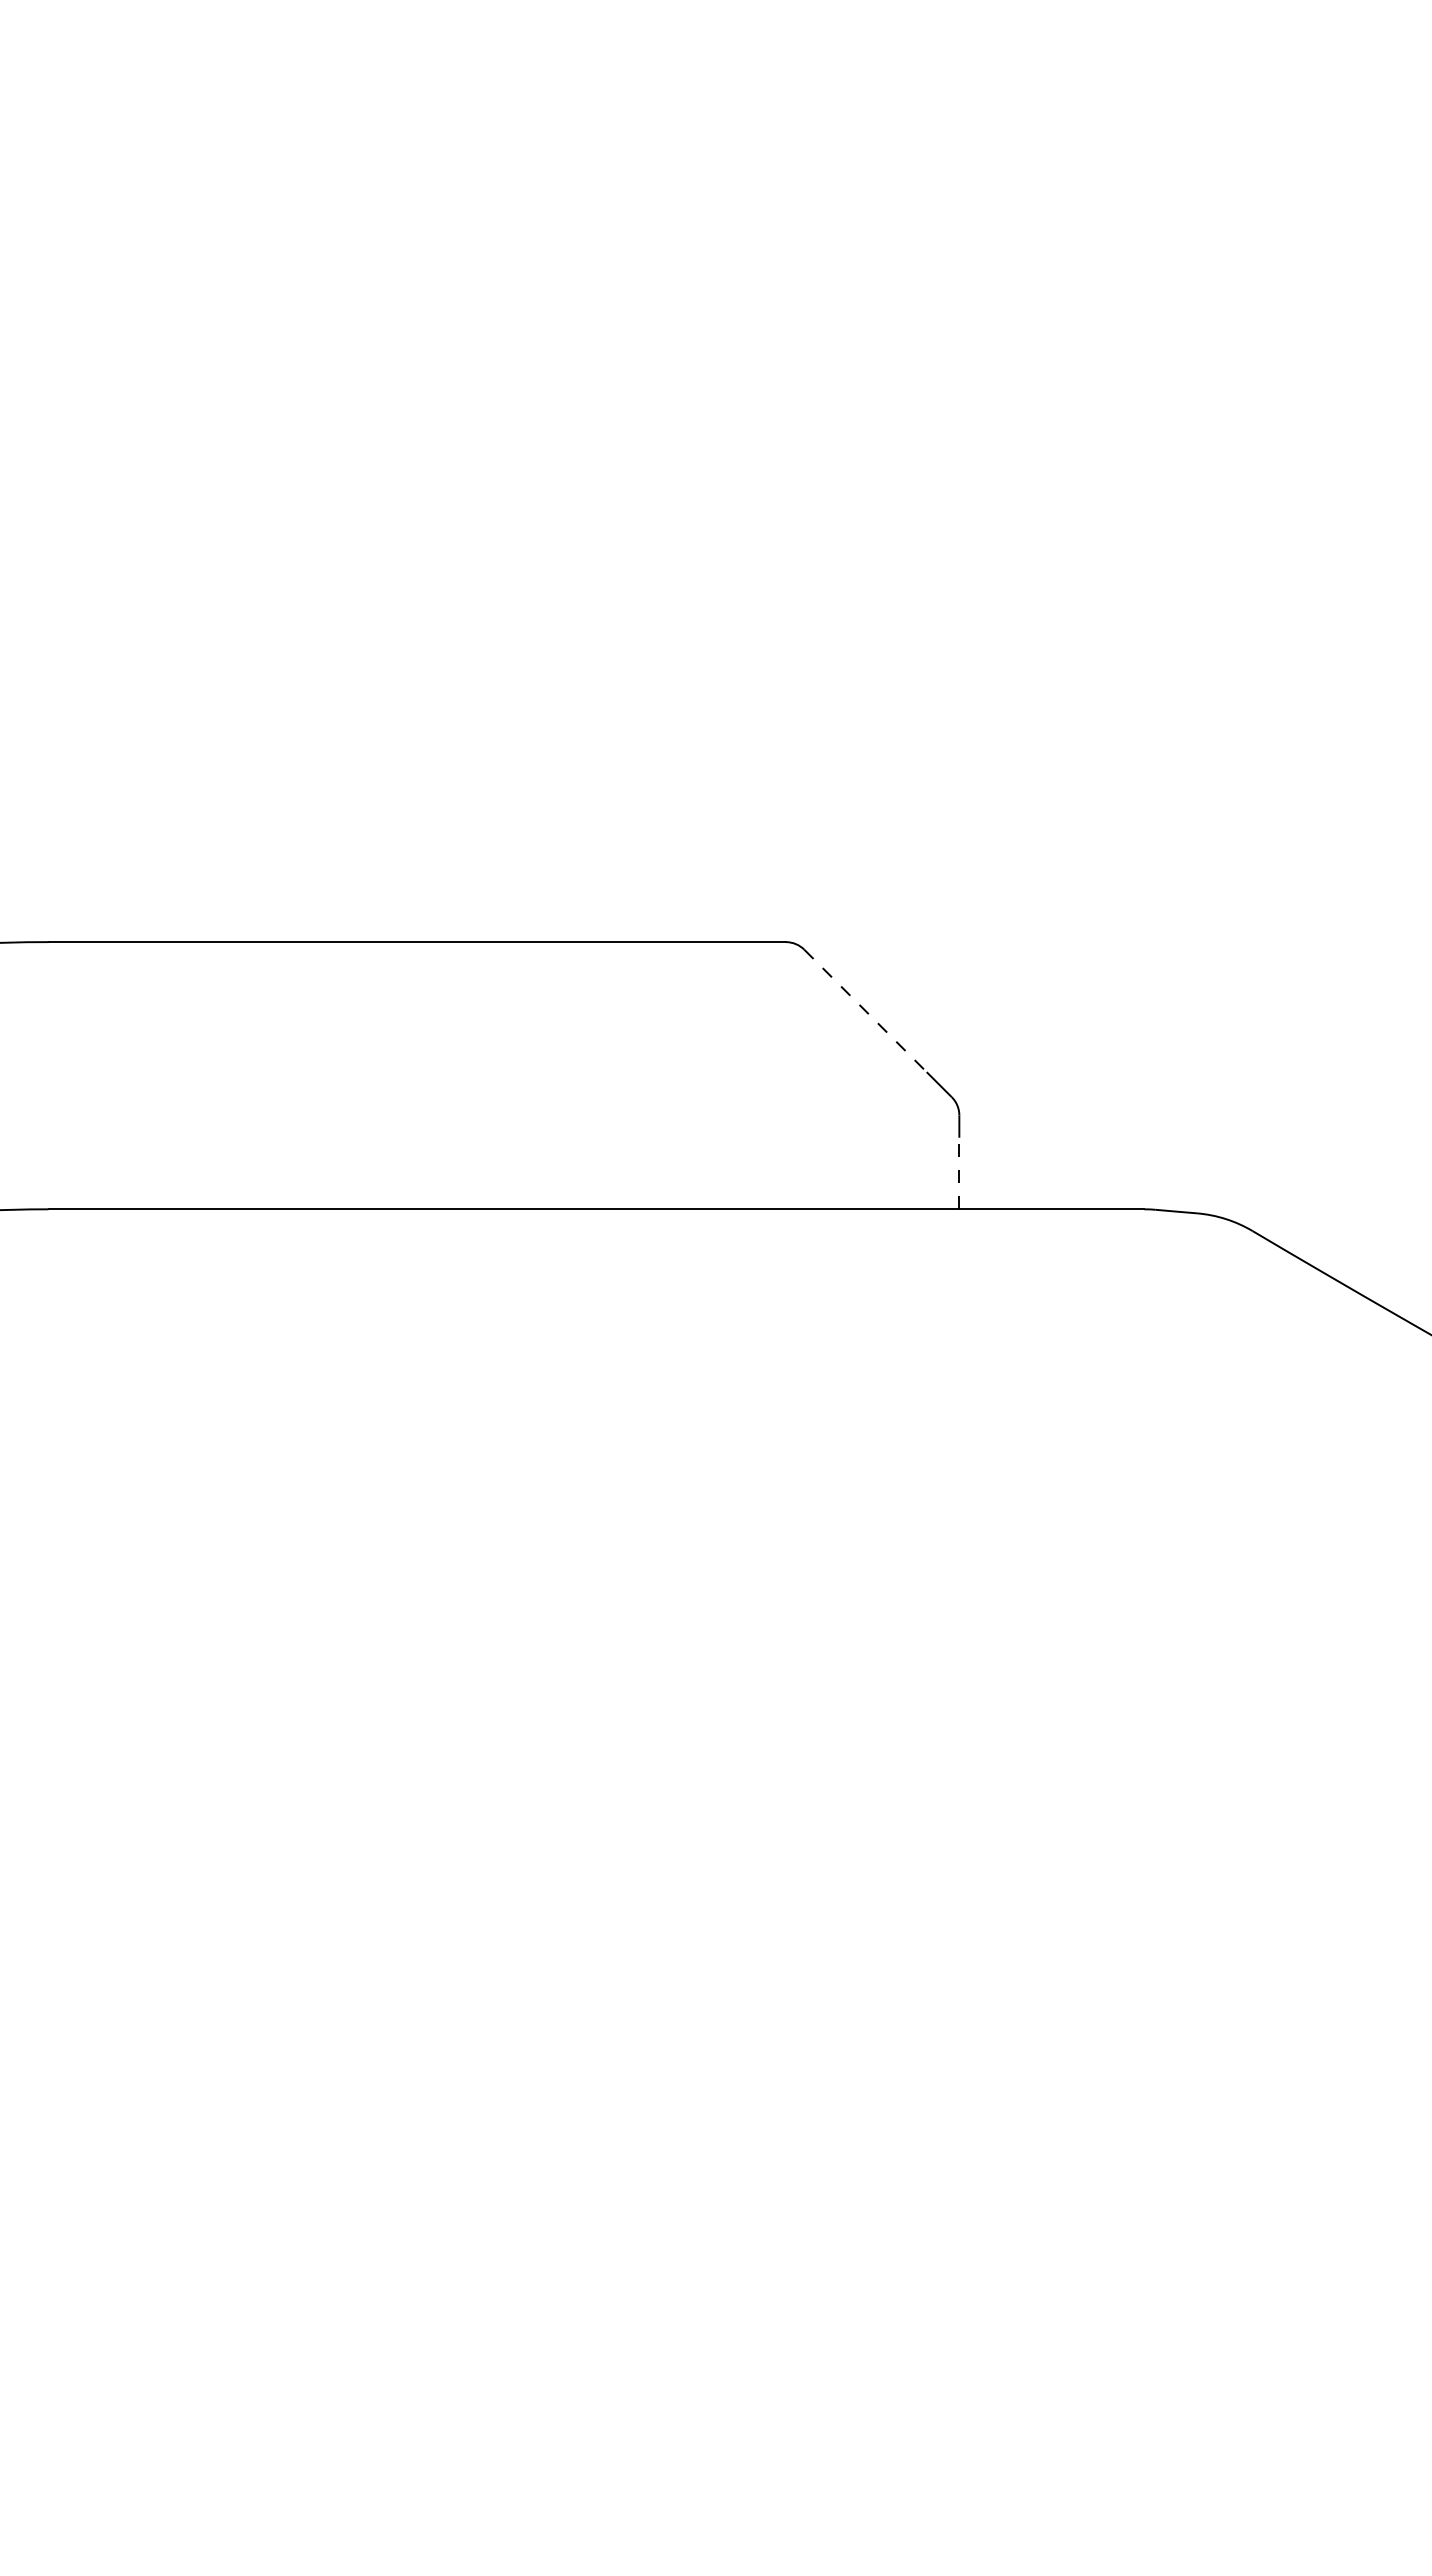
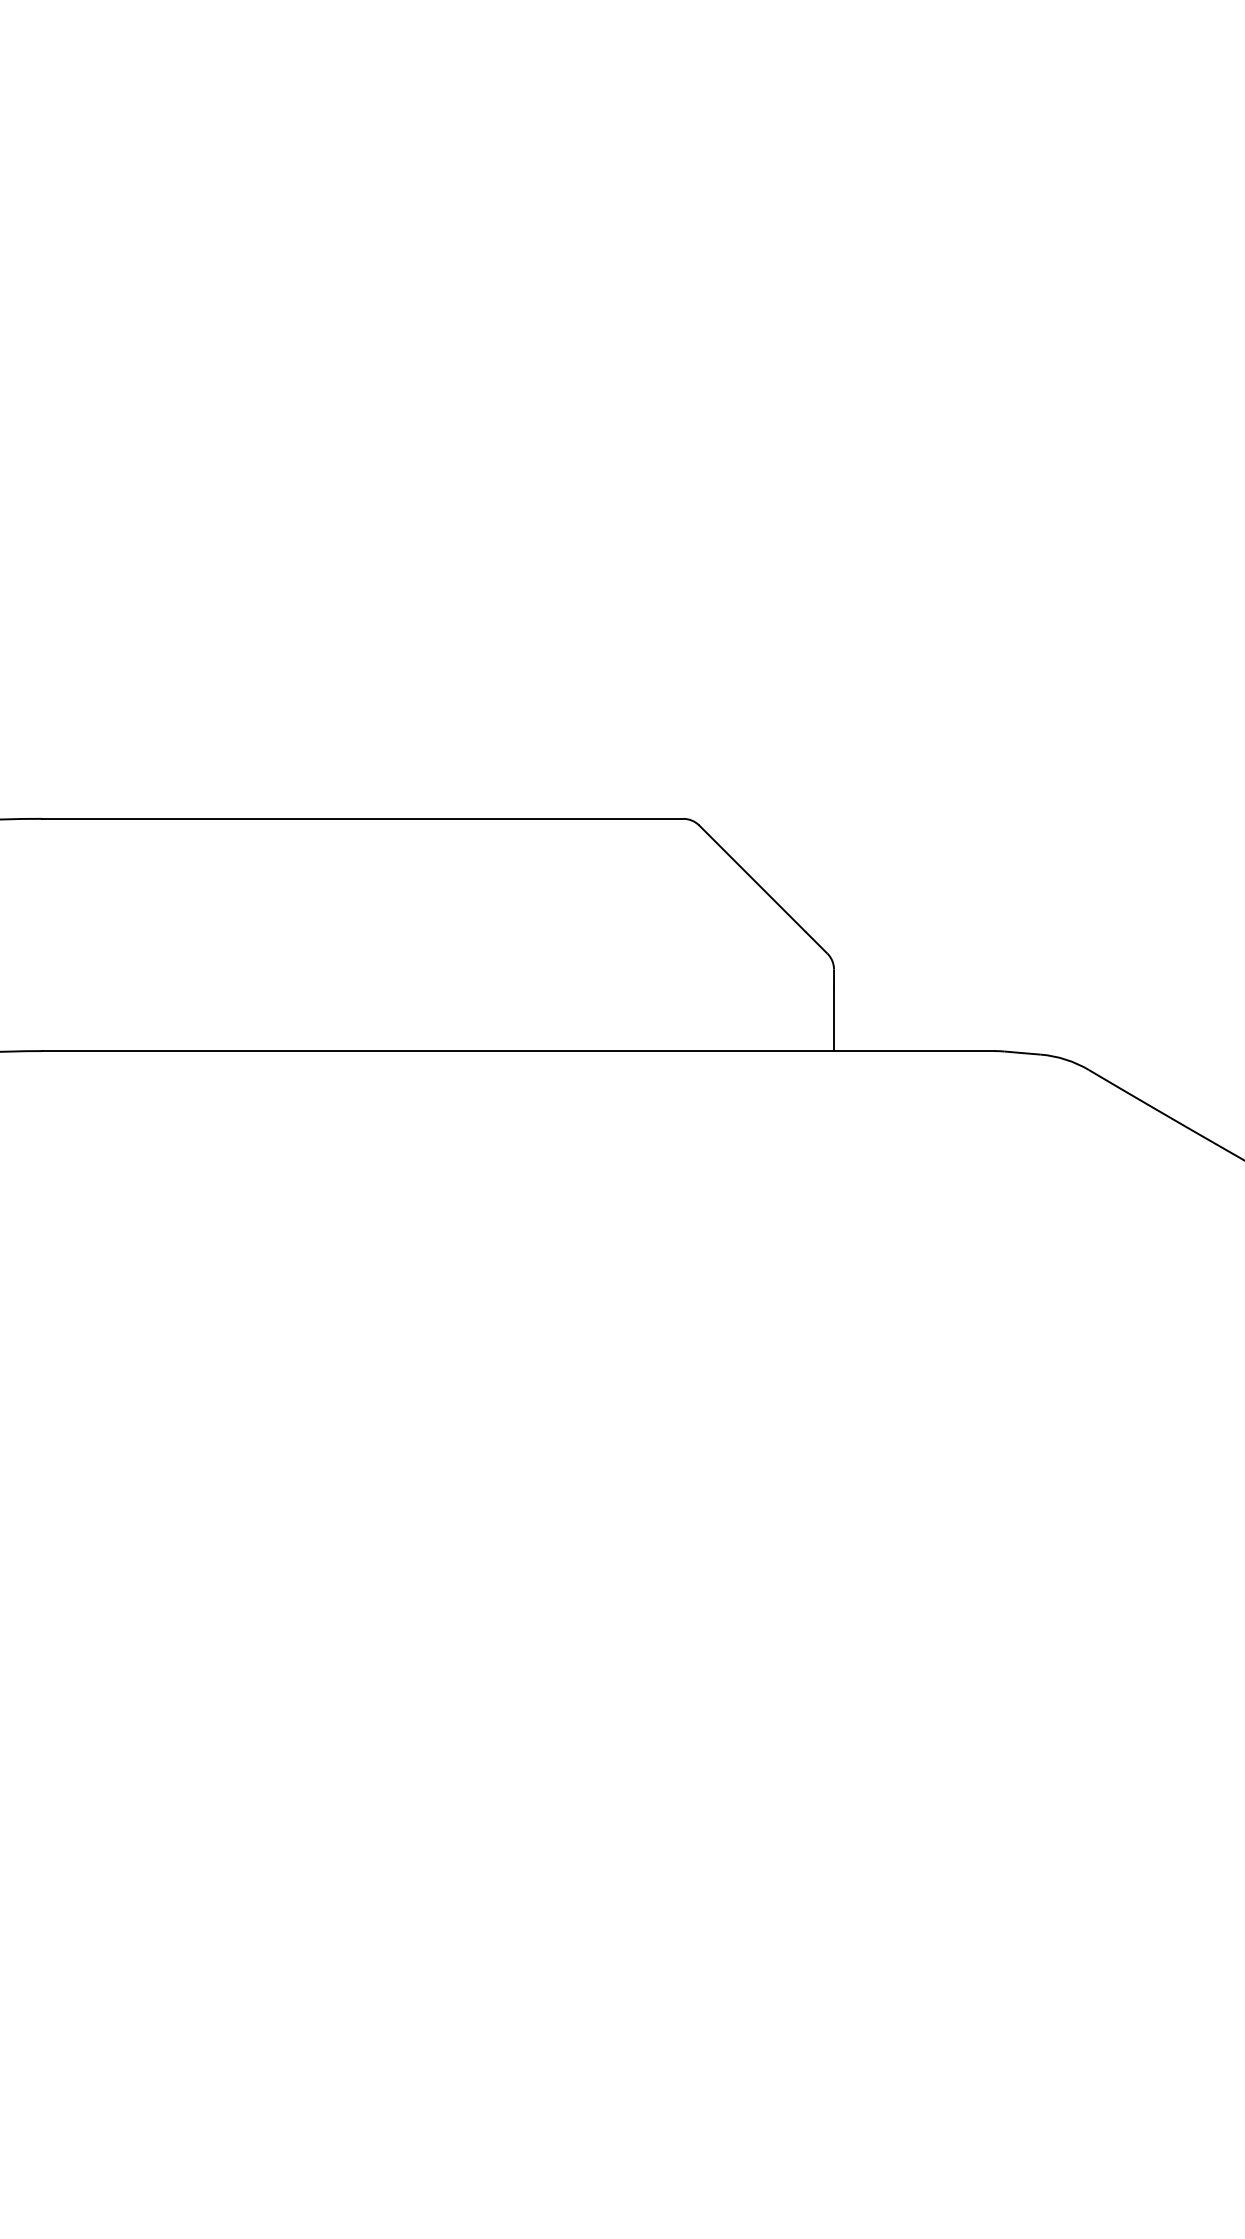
line: (865, 1010) -> (752, 878), dashed -> solid
line: (959, 1173) -> (834, 1019), dashed -> solid

